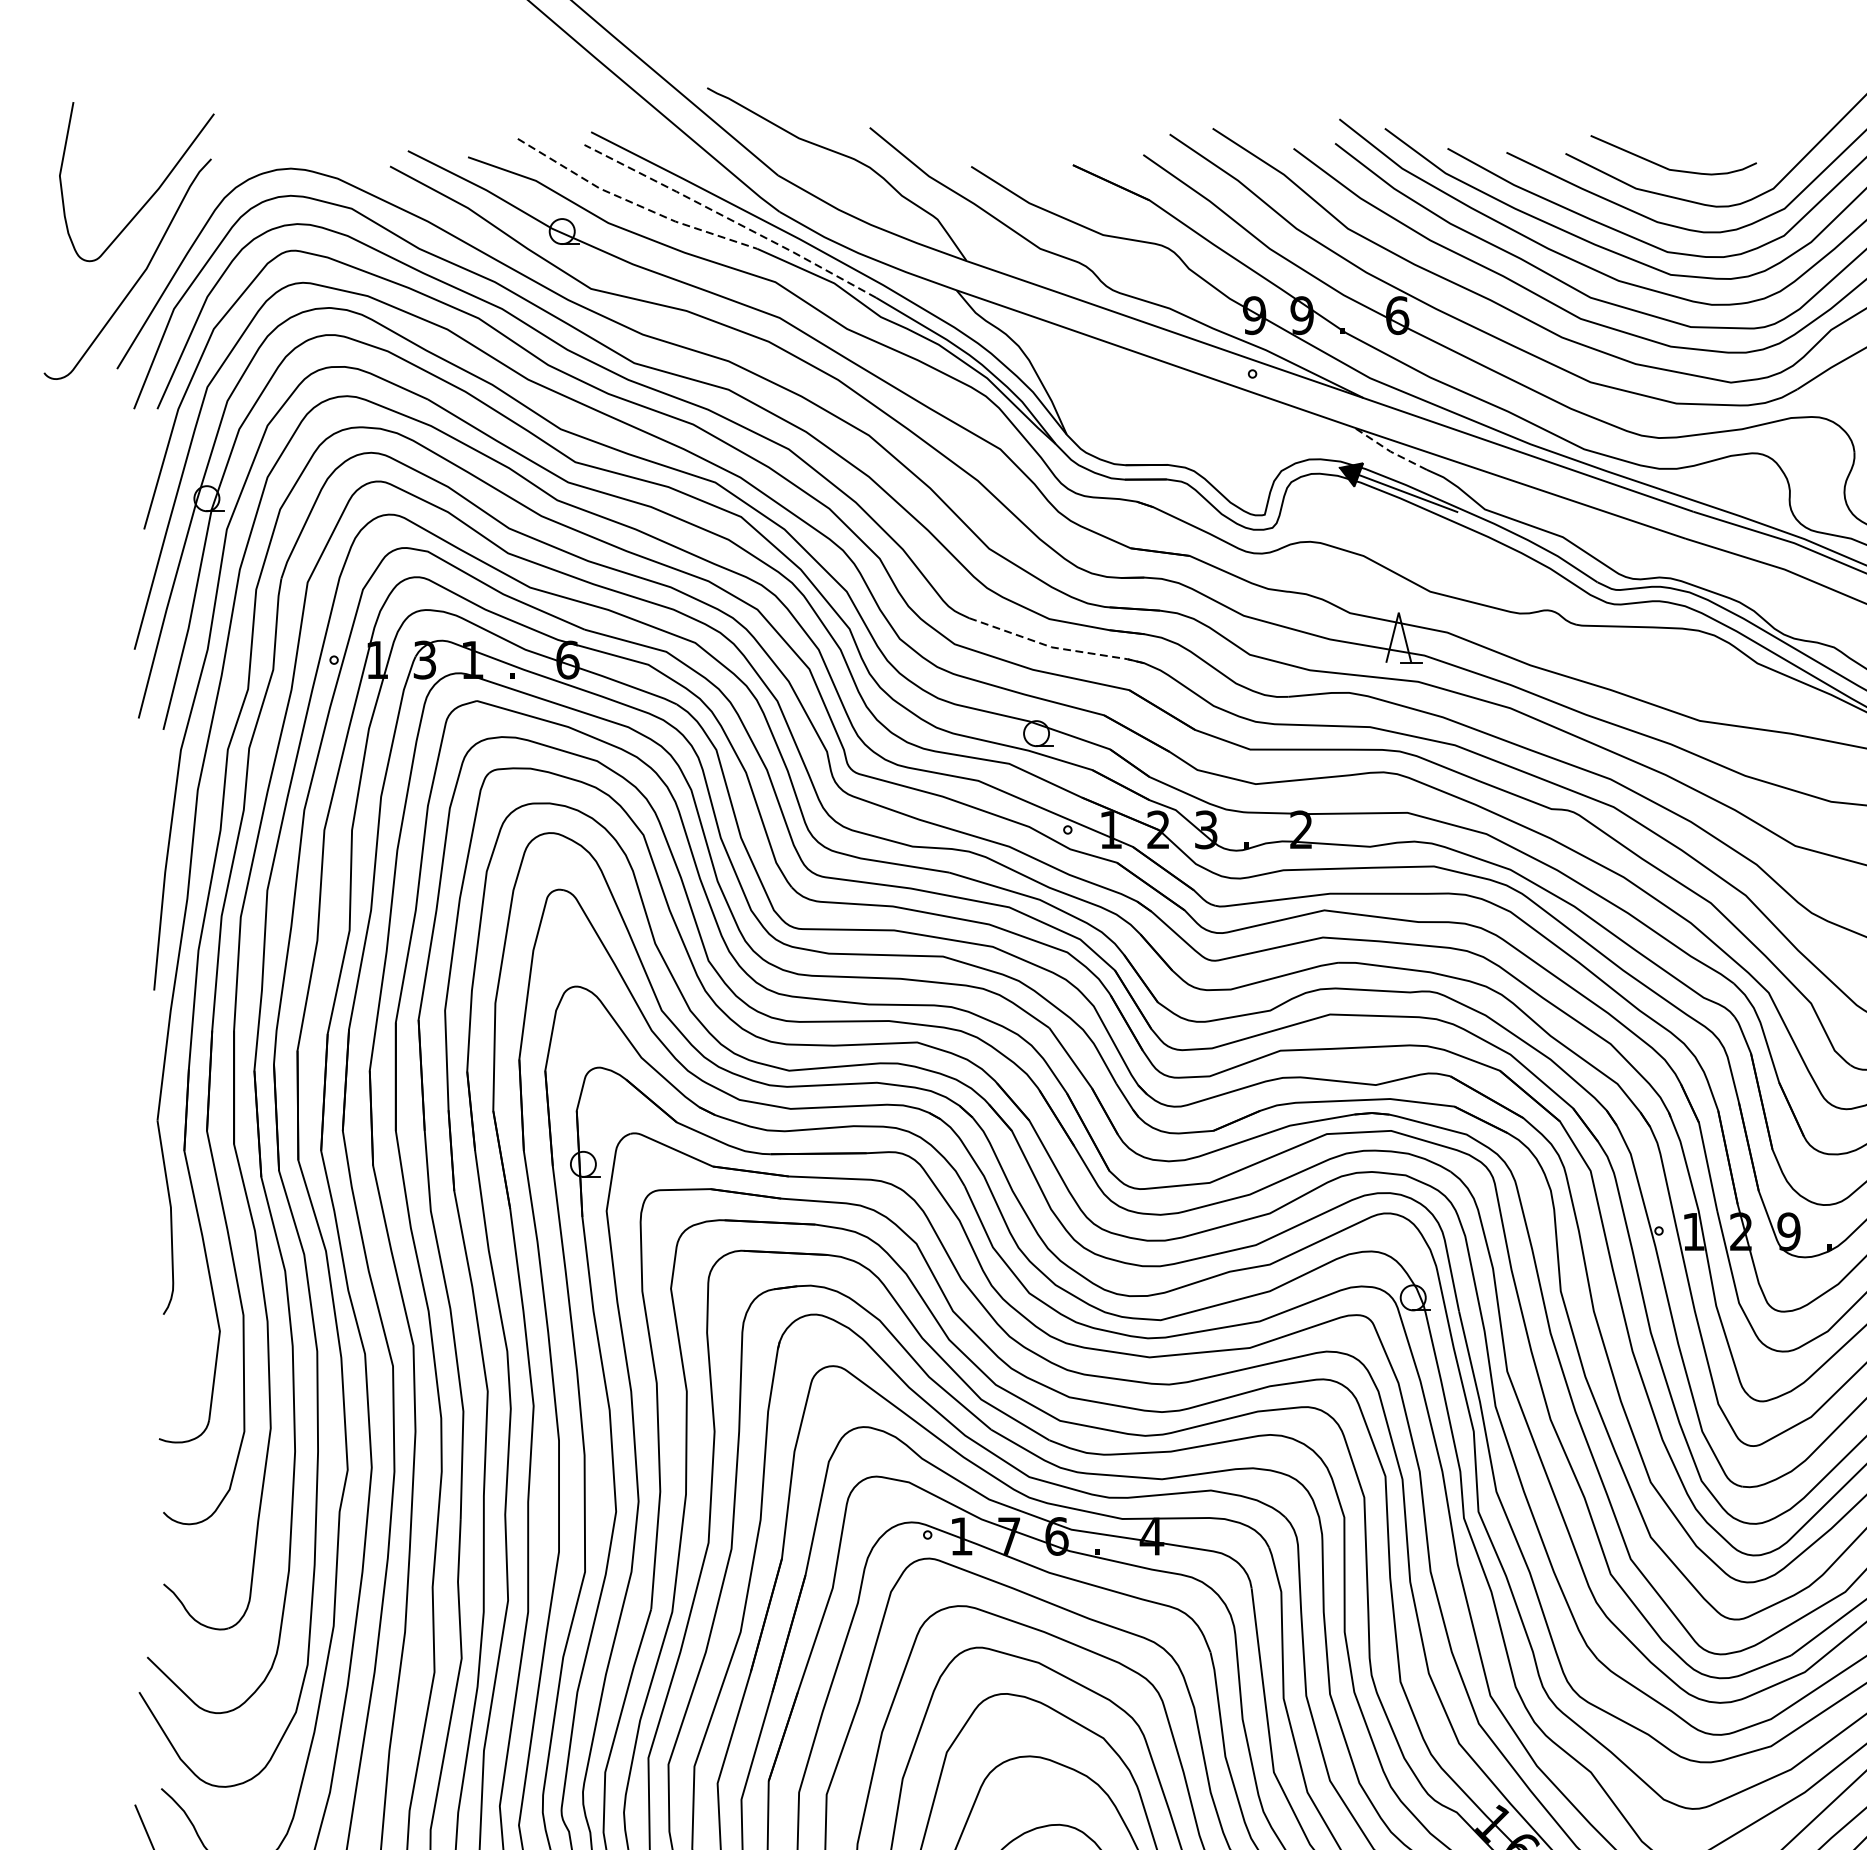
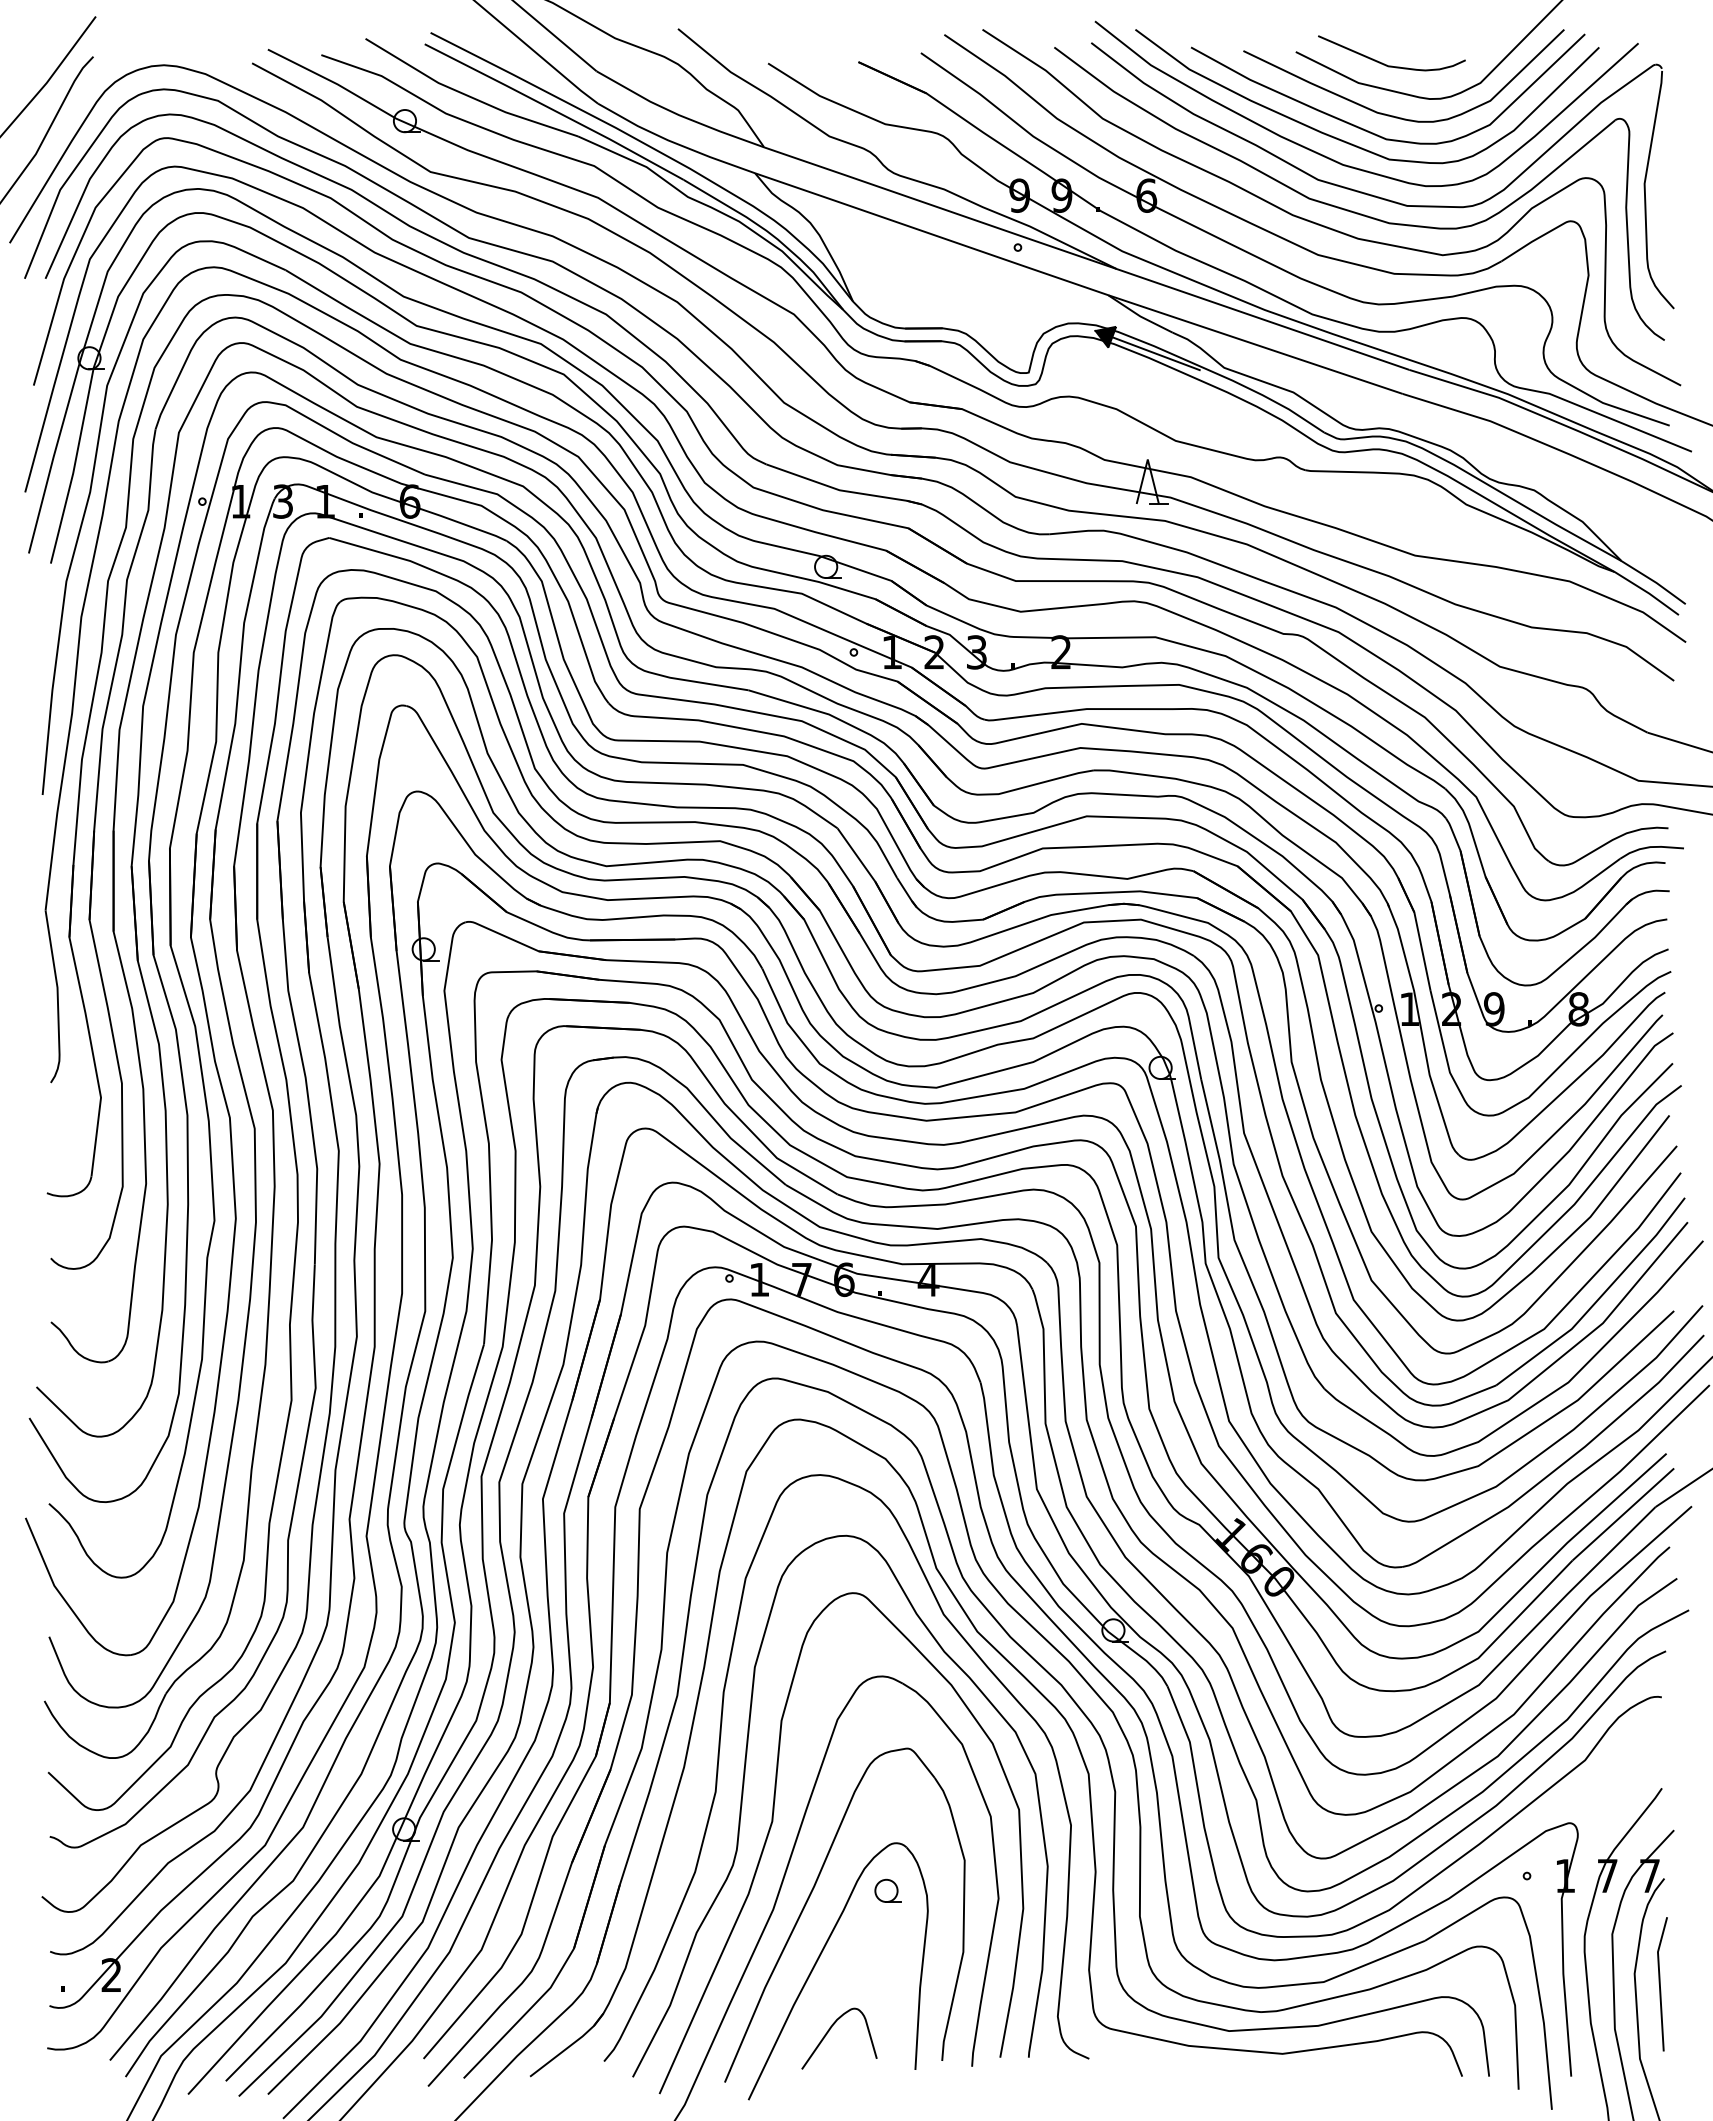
line: (633, 203) -> (468, 96), dashed -> solid
line: (731, 219) -> (555, 110), dashed -> solid
line: (1389, 450) -> (1139, 315), dashed -> solid
line: (1056, 647) -> (843, 490), dashed -> solid

